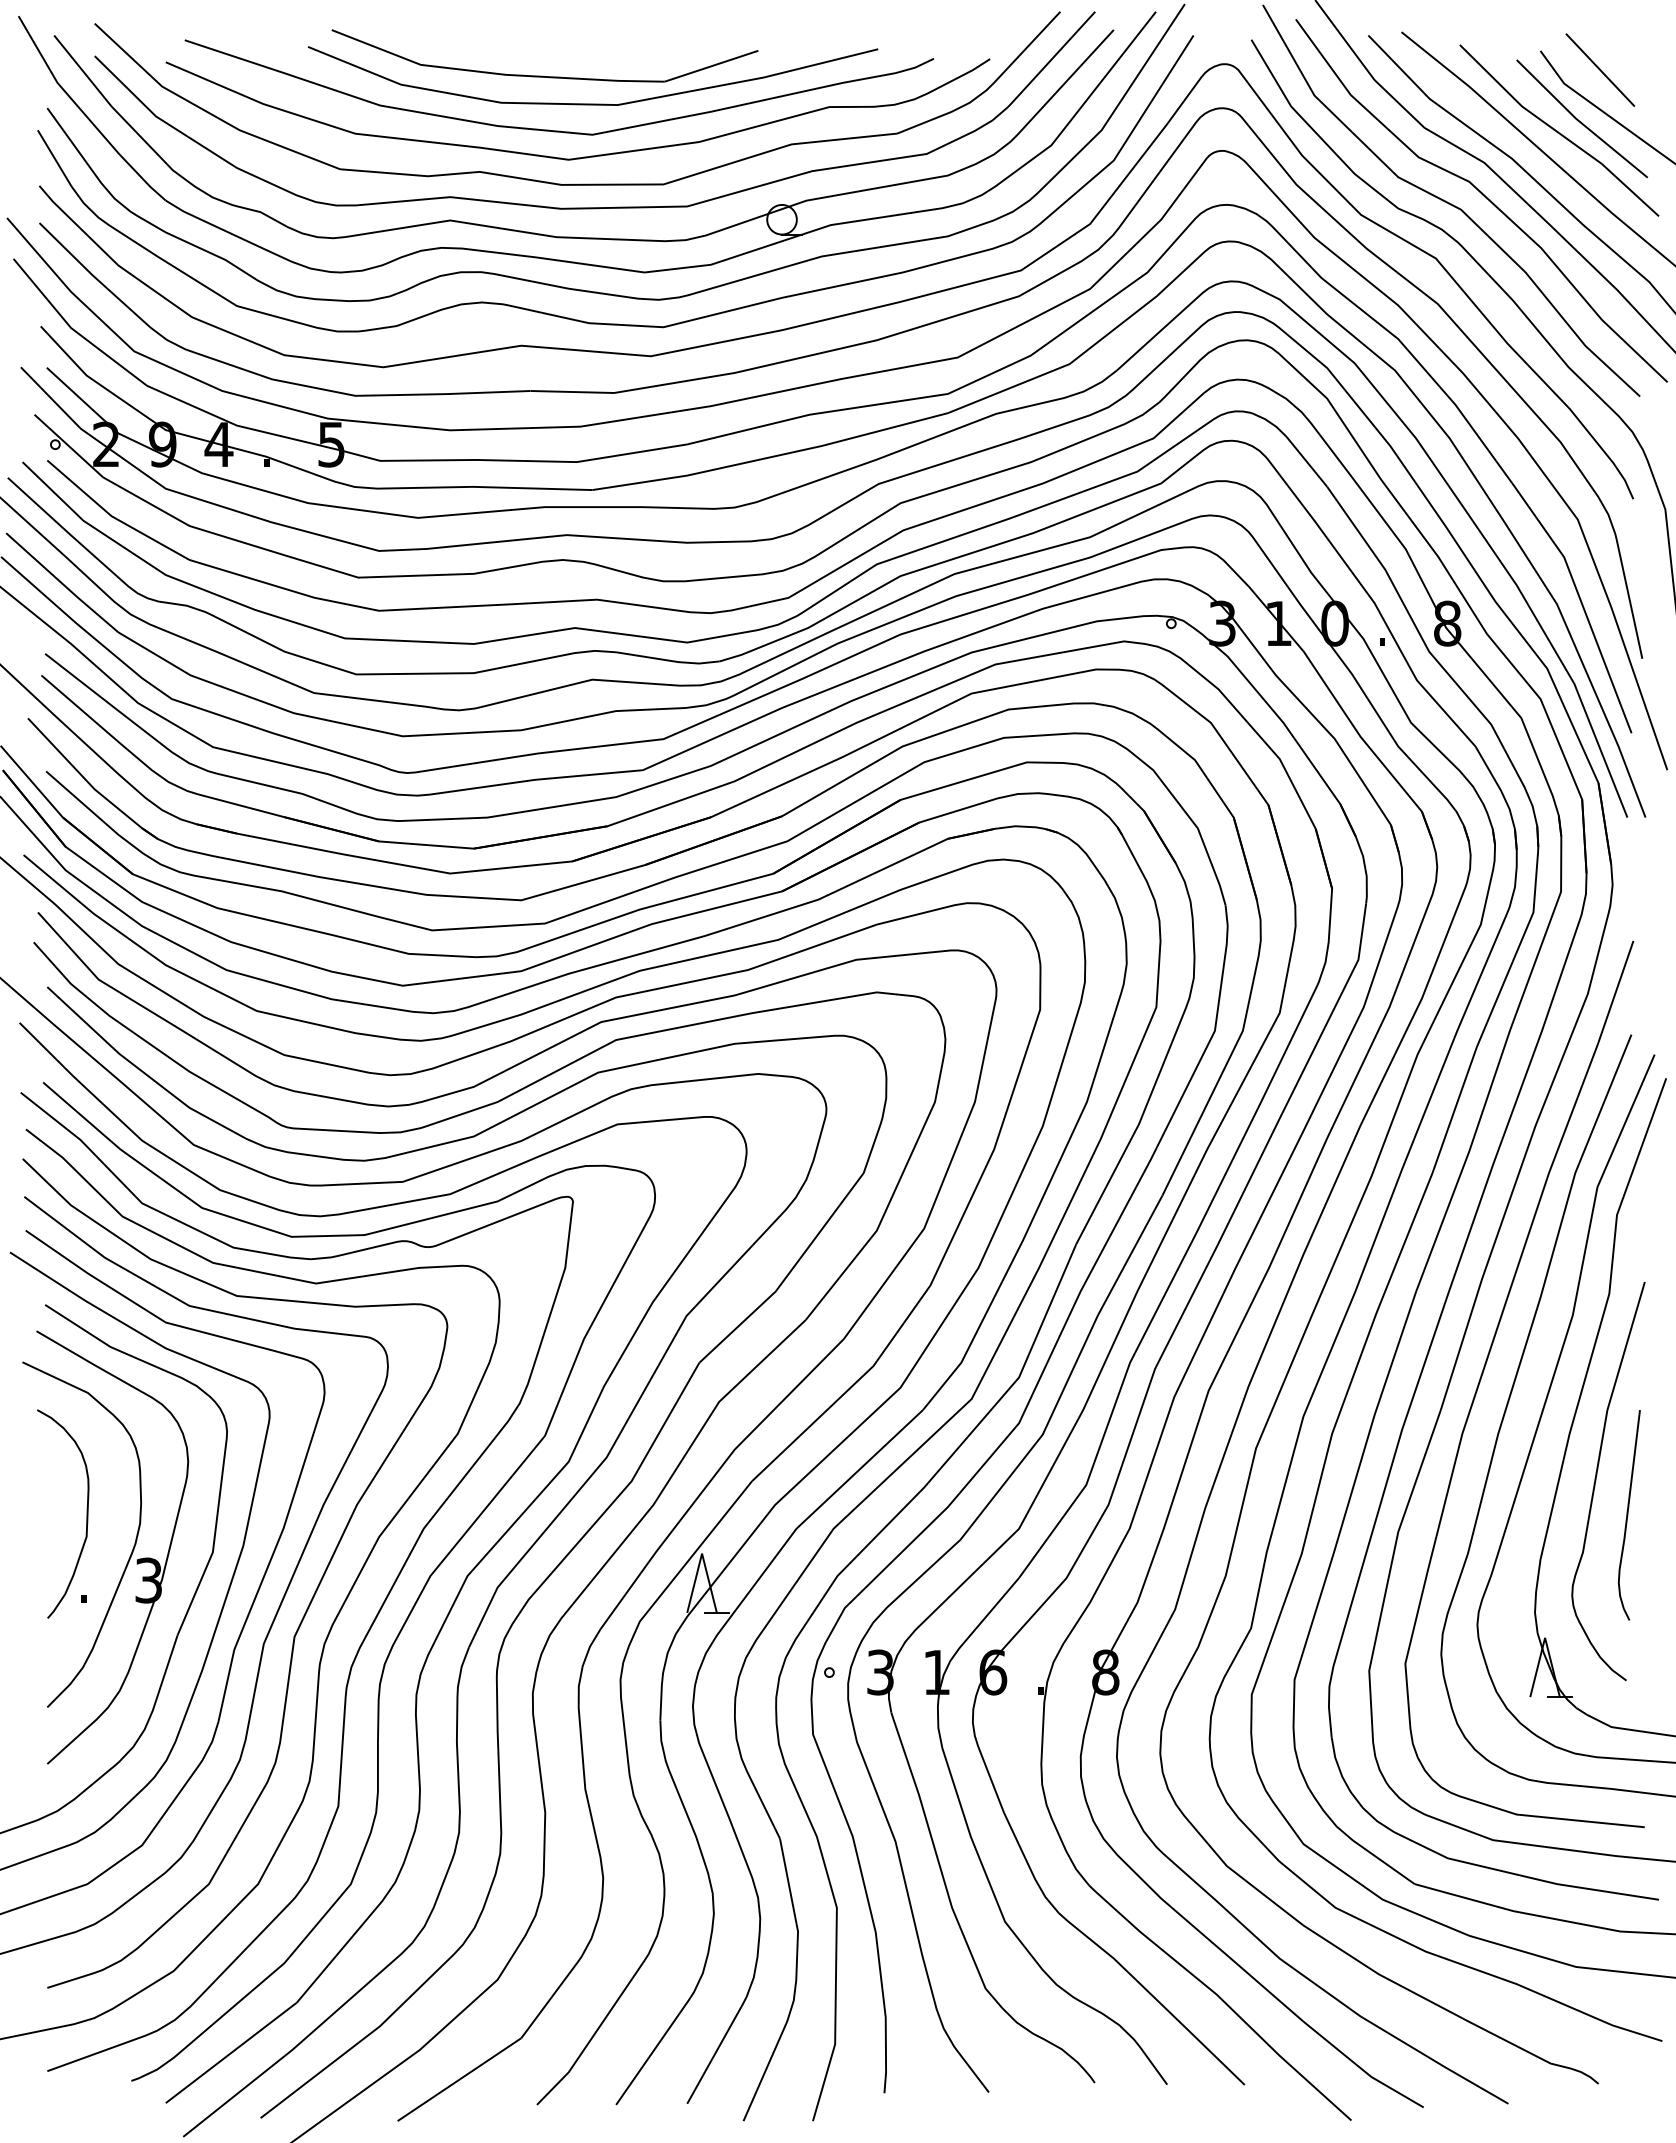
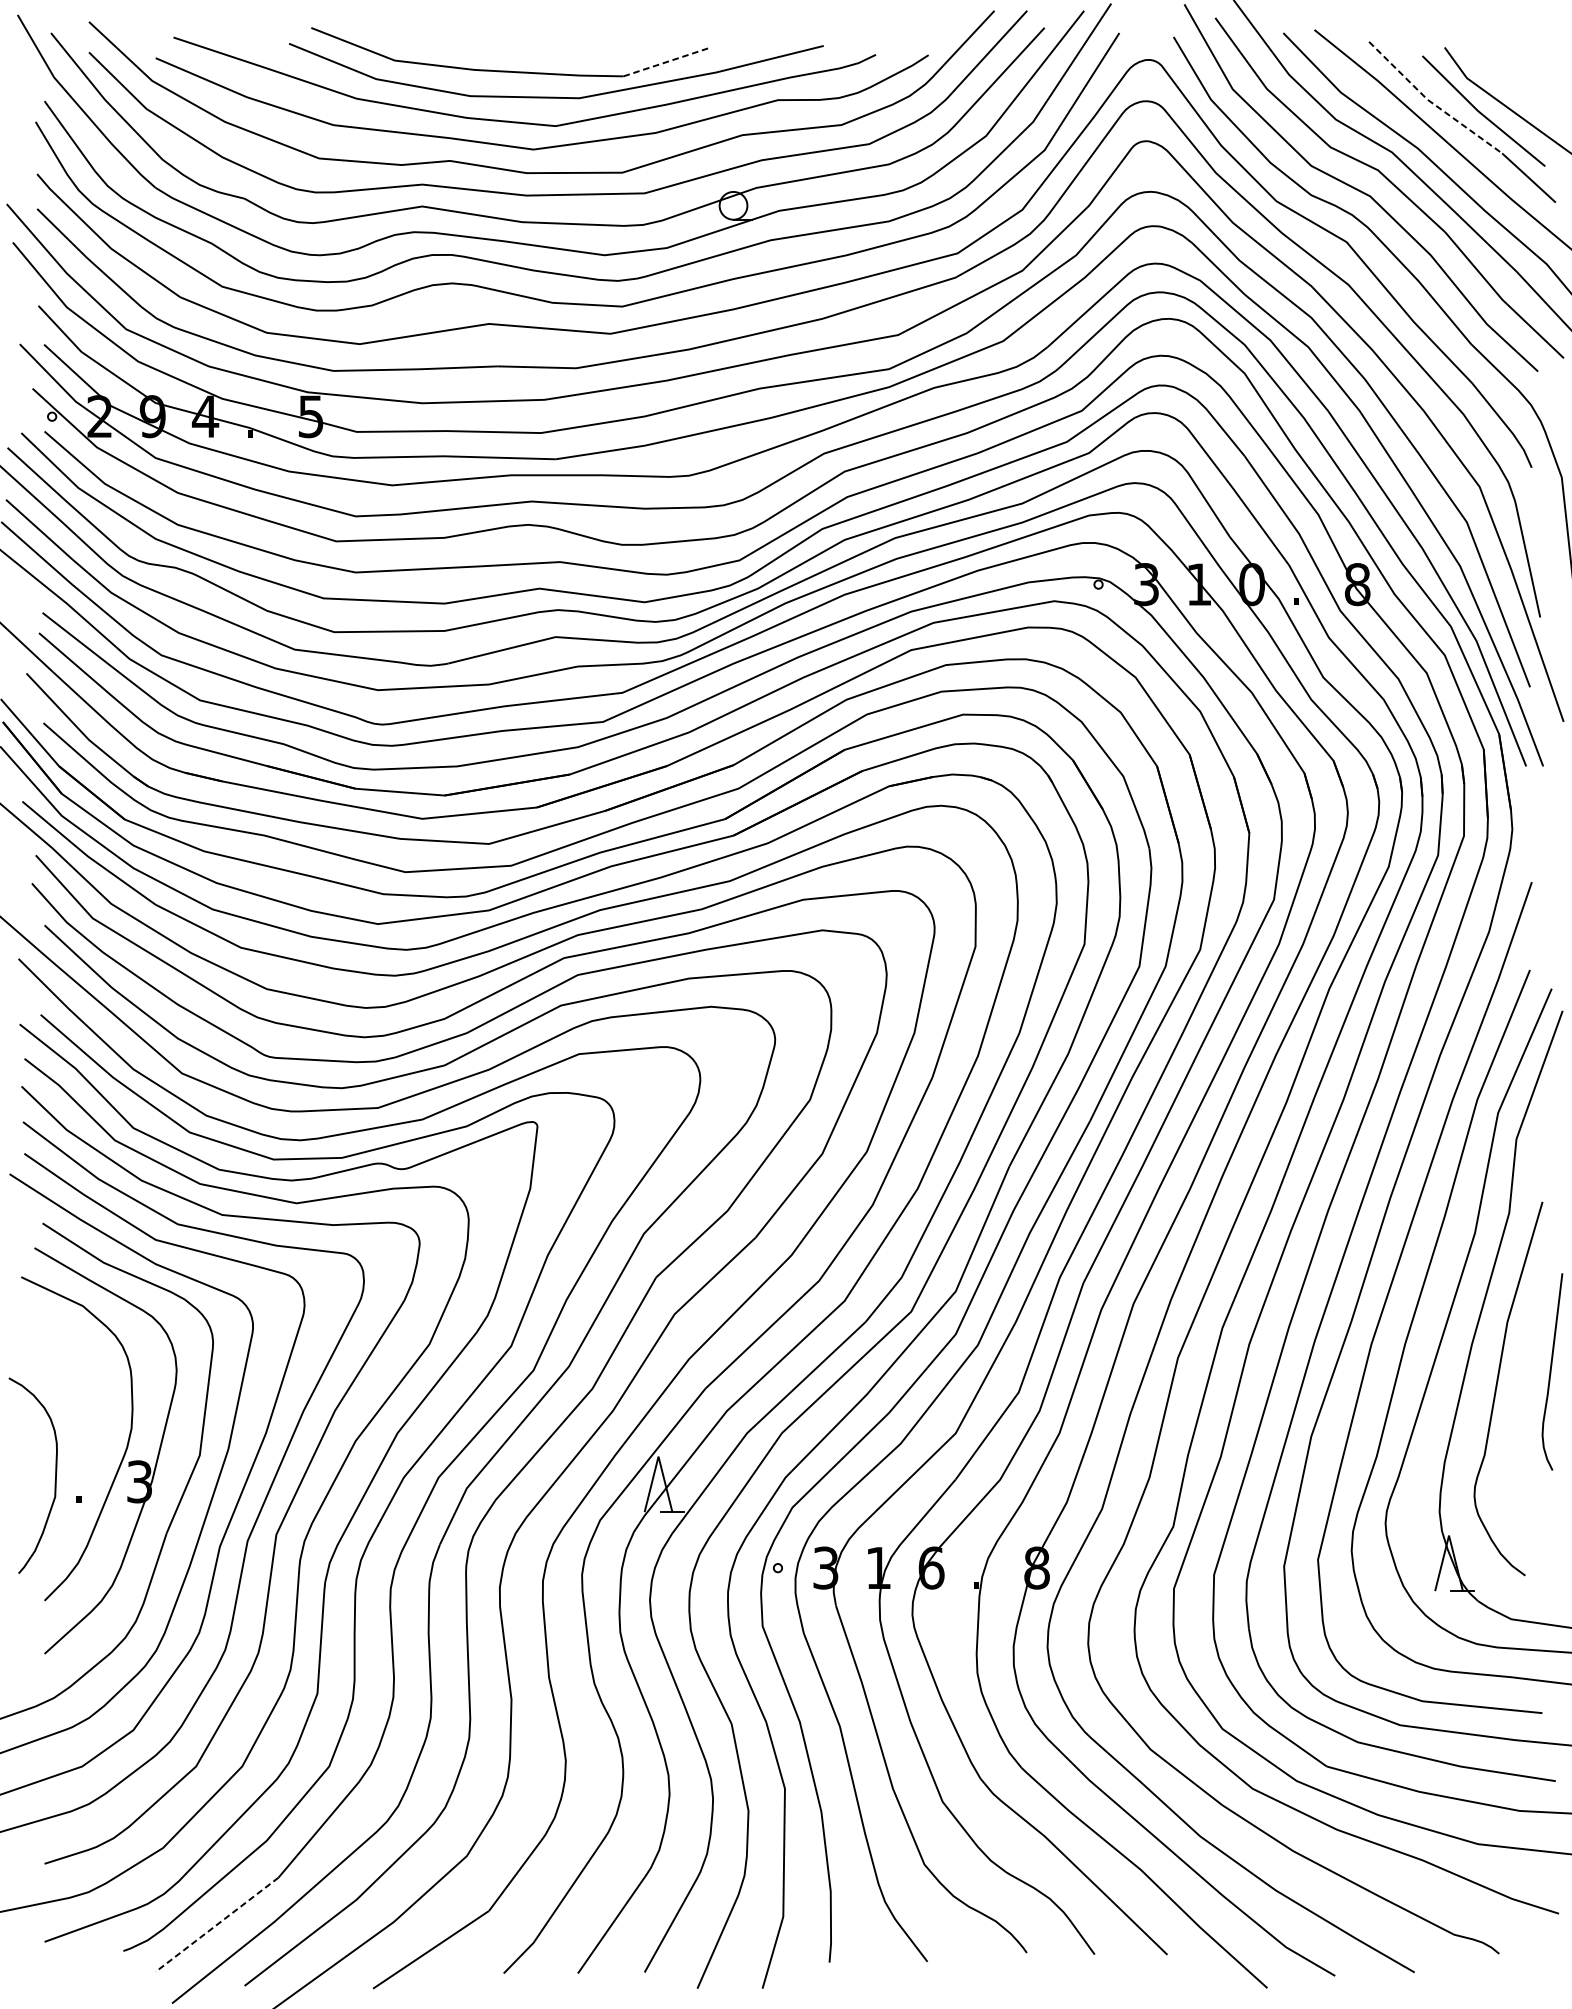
line: (712, 66) -> (668, 62), solid -> dashed
line: (1600, 69) -> (1500, 64), removed
line: (1526, 109) -> (1431, 102), solid -> dashed
curve: (86, 1513) -> (55, 1475), moved
curve: (1628, 1515) -> (1551, 1372), moved
line: (231, 2052) -> (217, 1924), solid -> dashed

